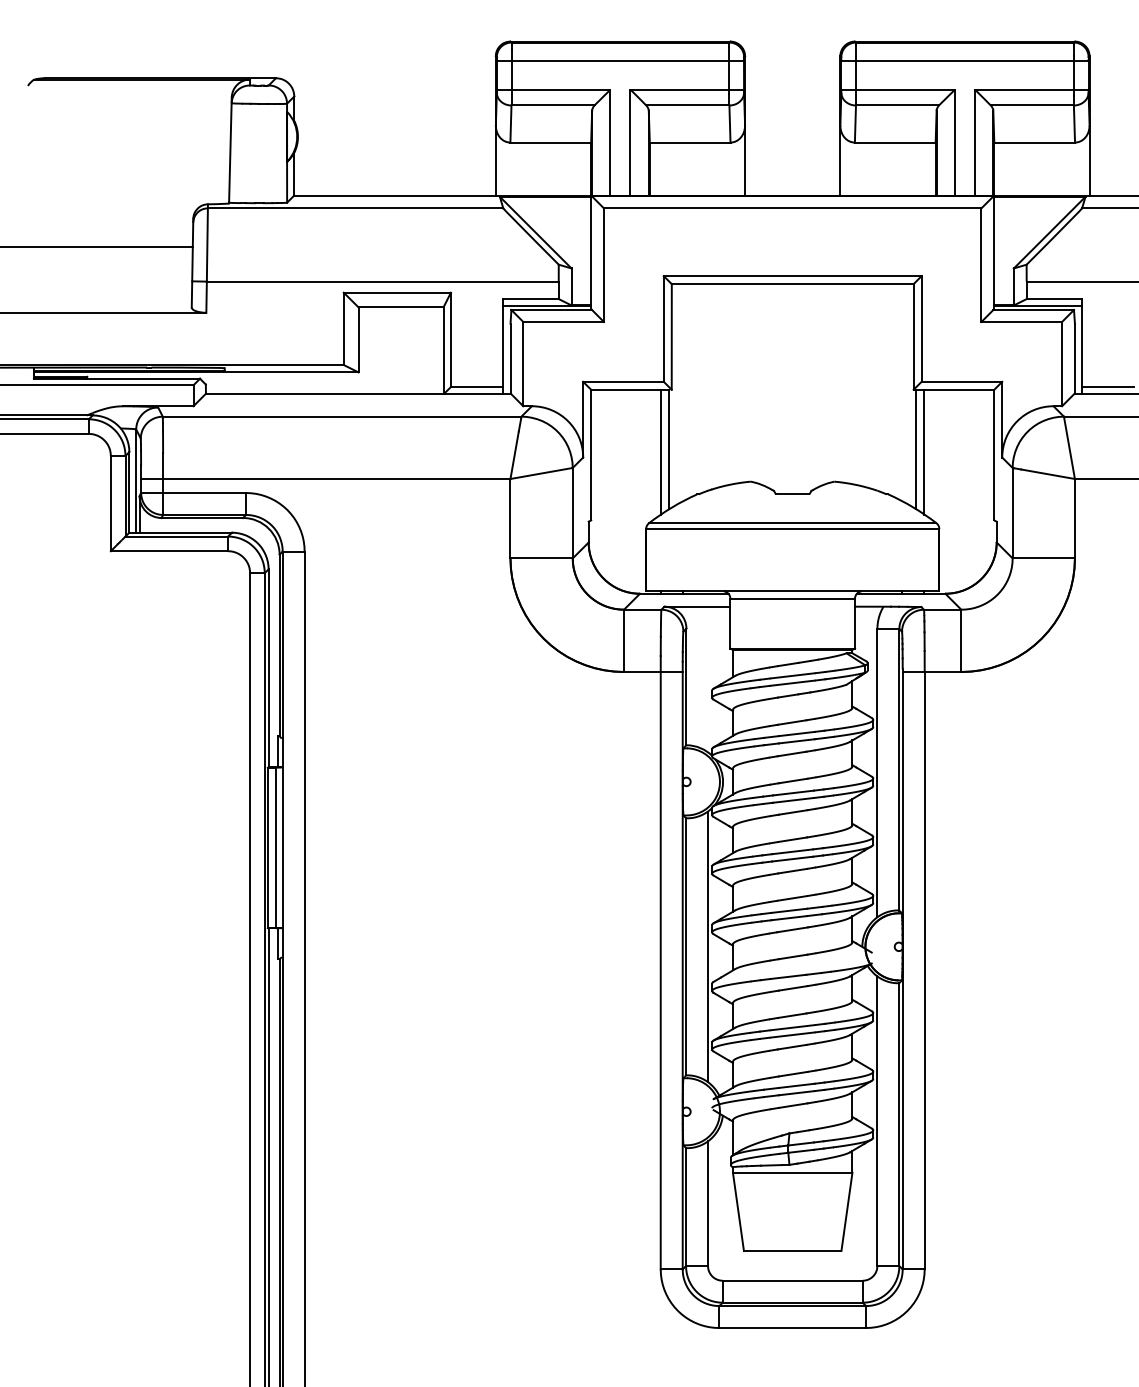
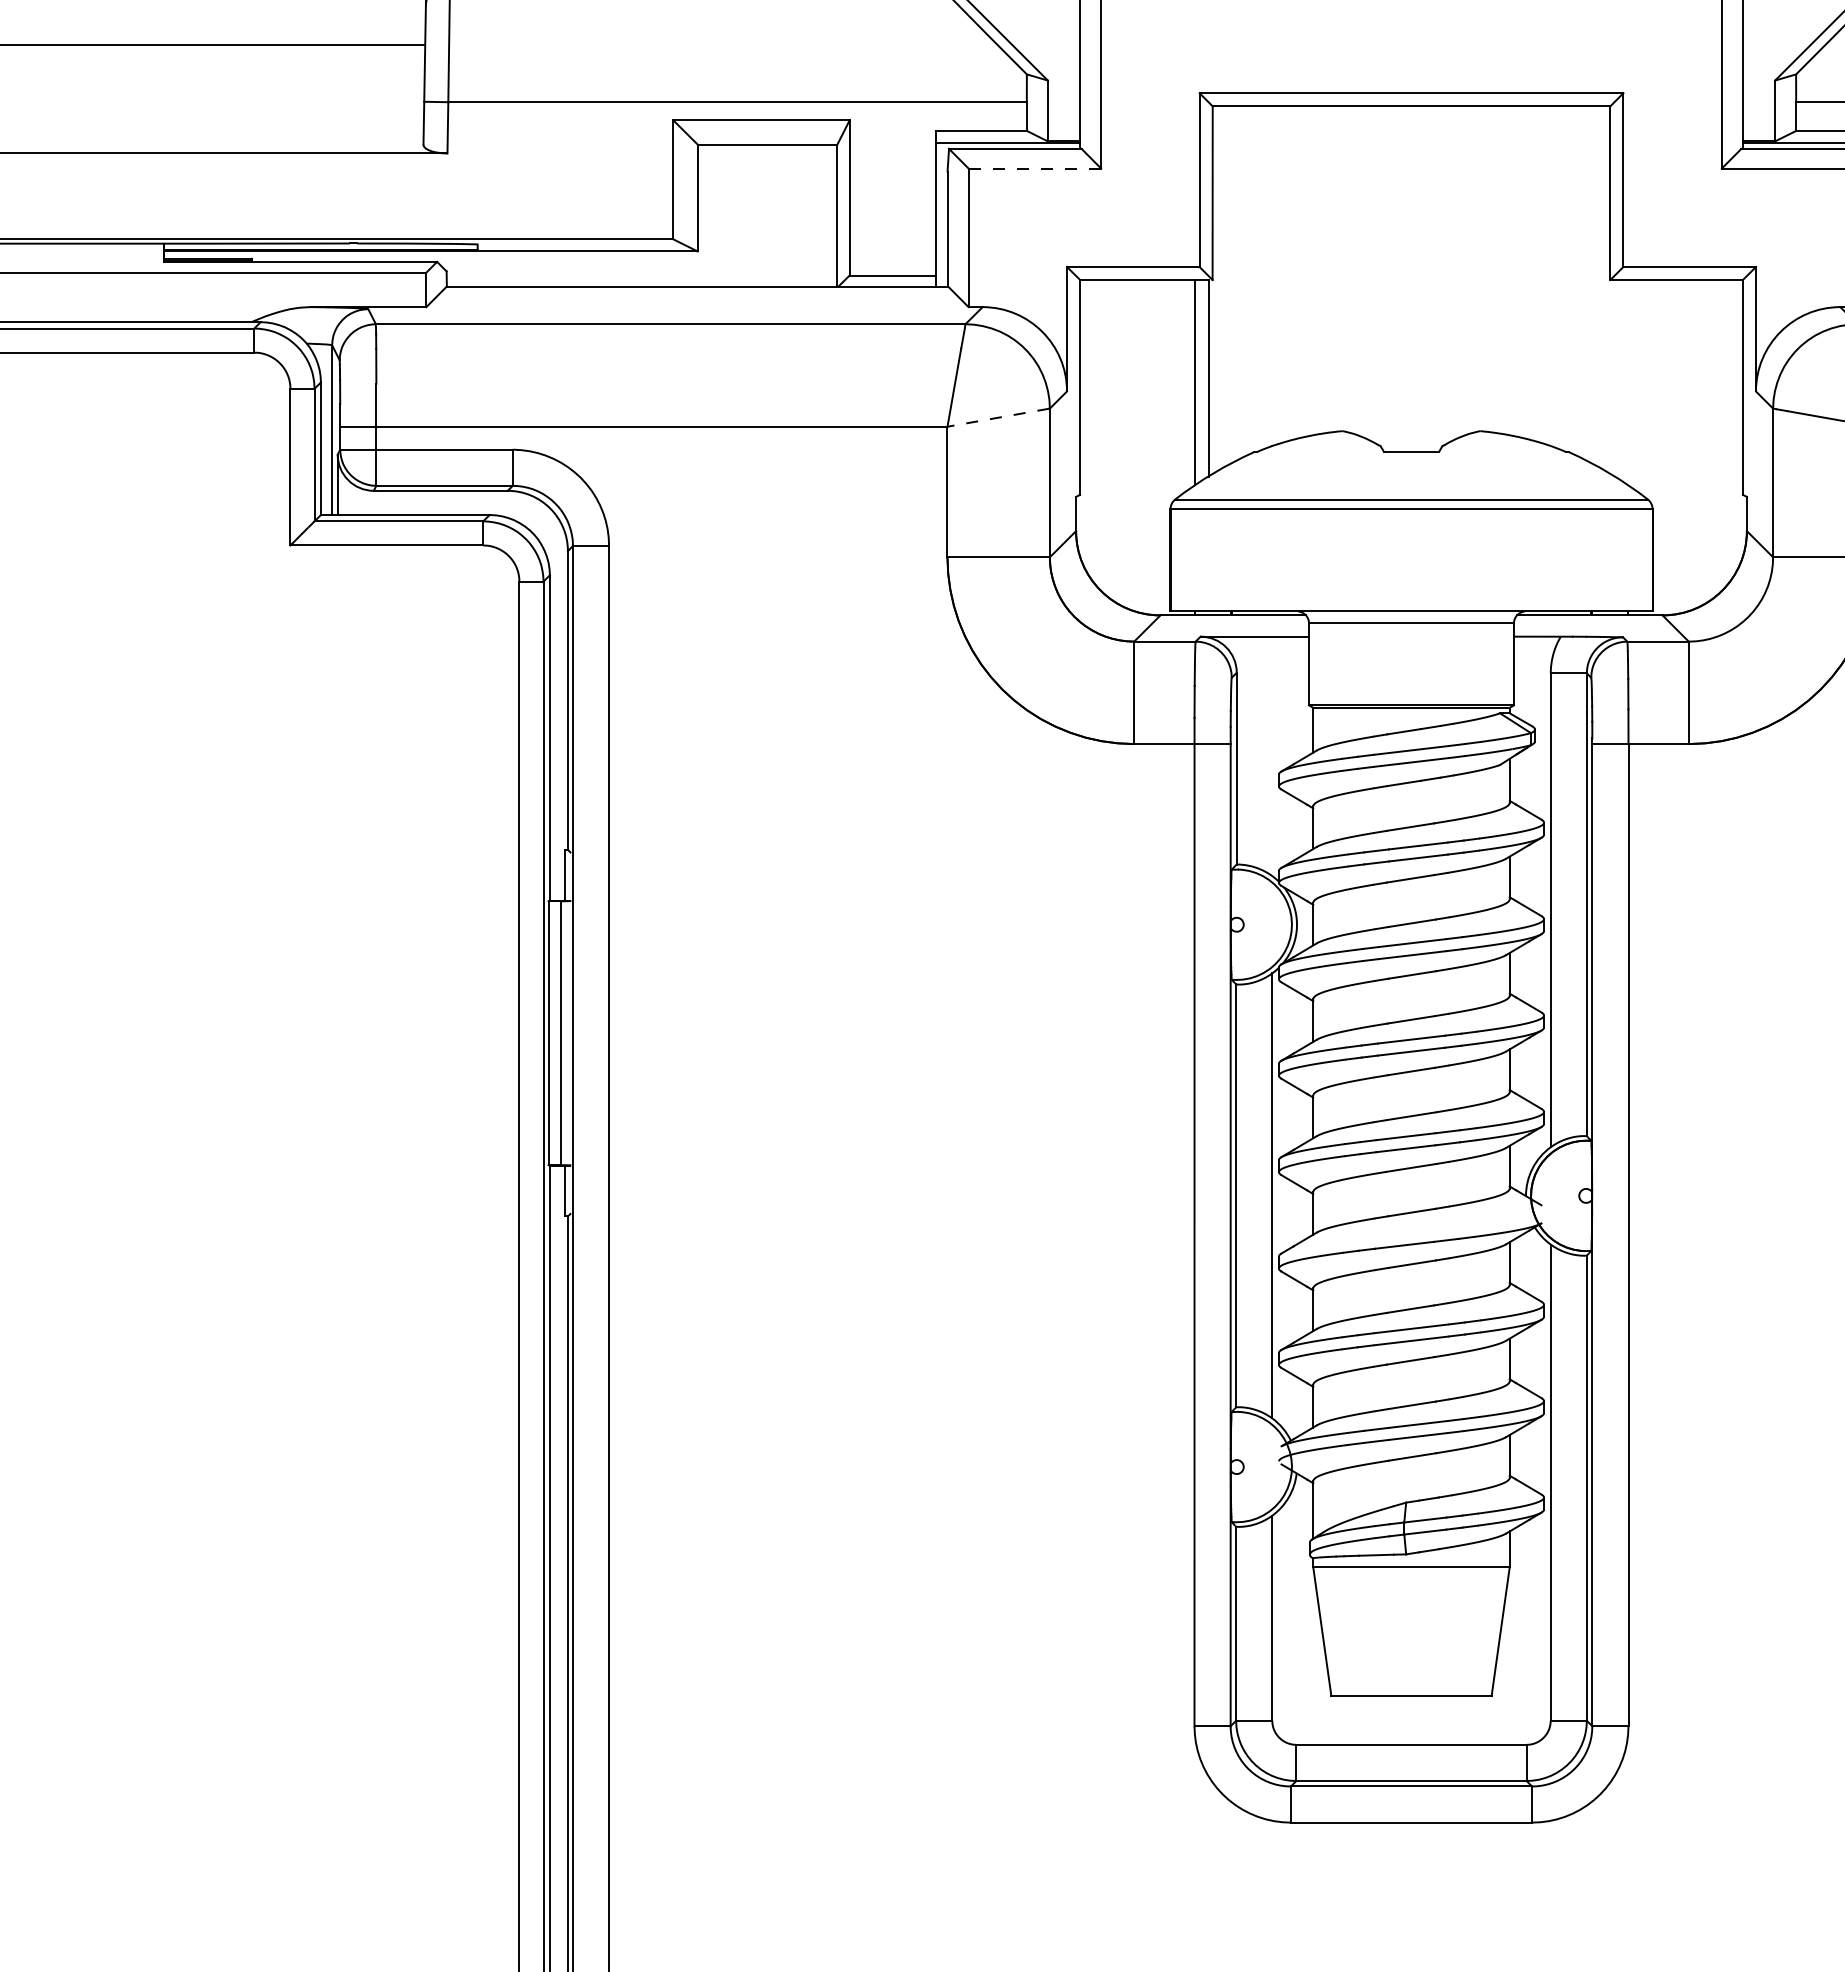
line: (564, 321) -> (1036, 167), solid -> dashed
line: (916, 449) -> (1615, 378), removed
line: (924, 451) -> (1628, 381), removed
line: (541, 473) -> (998, 417), solid -> dashed

